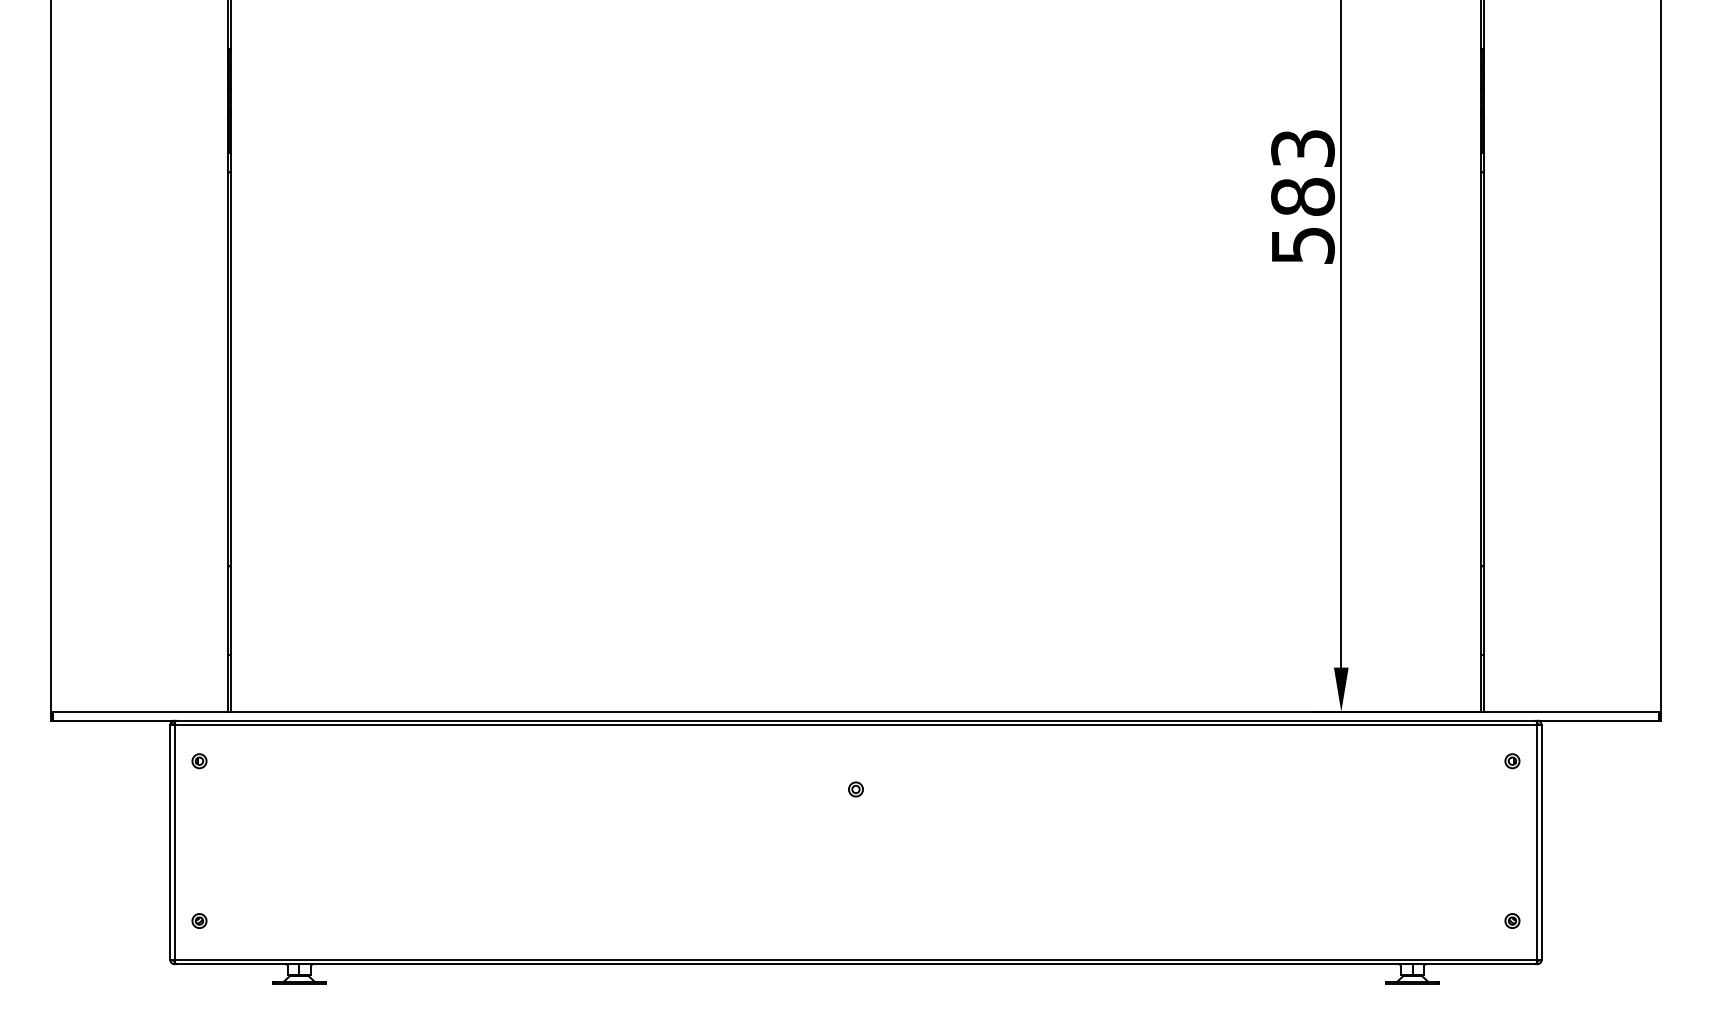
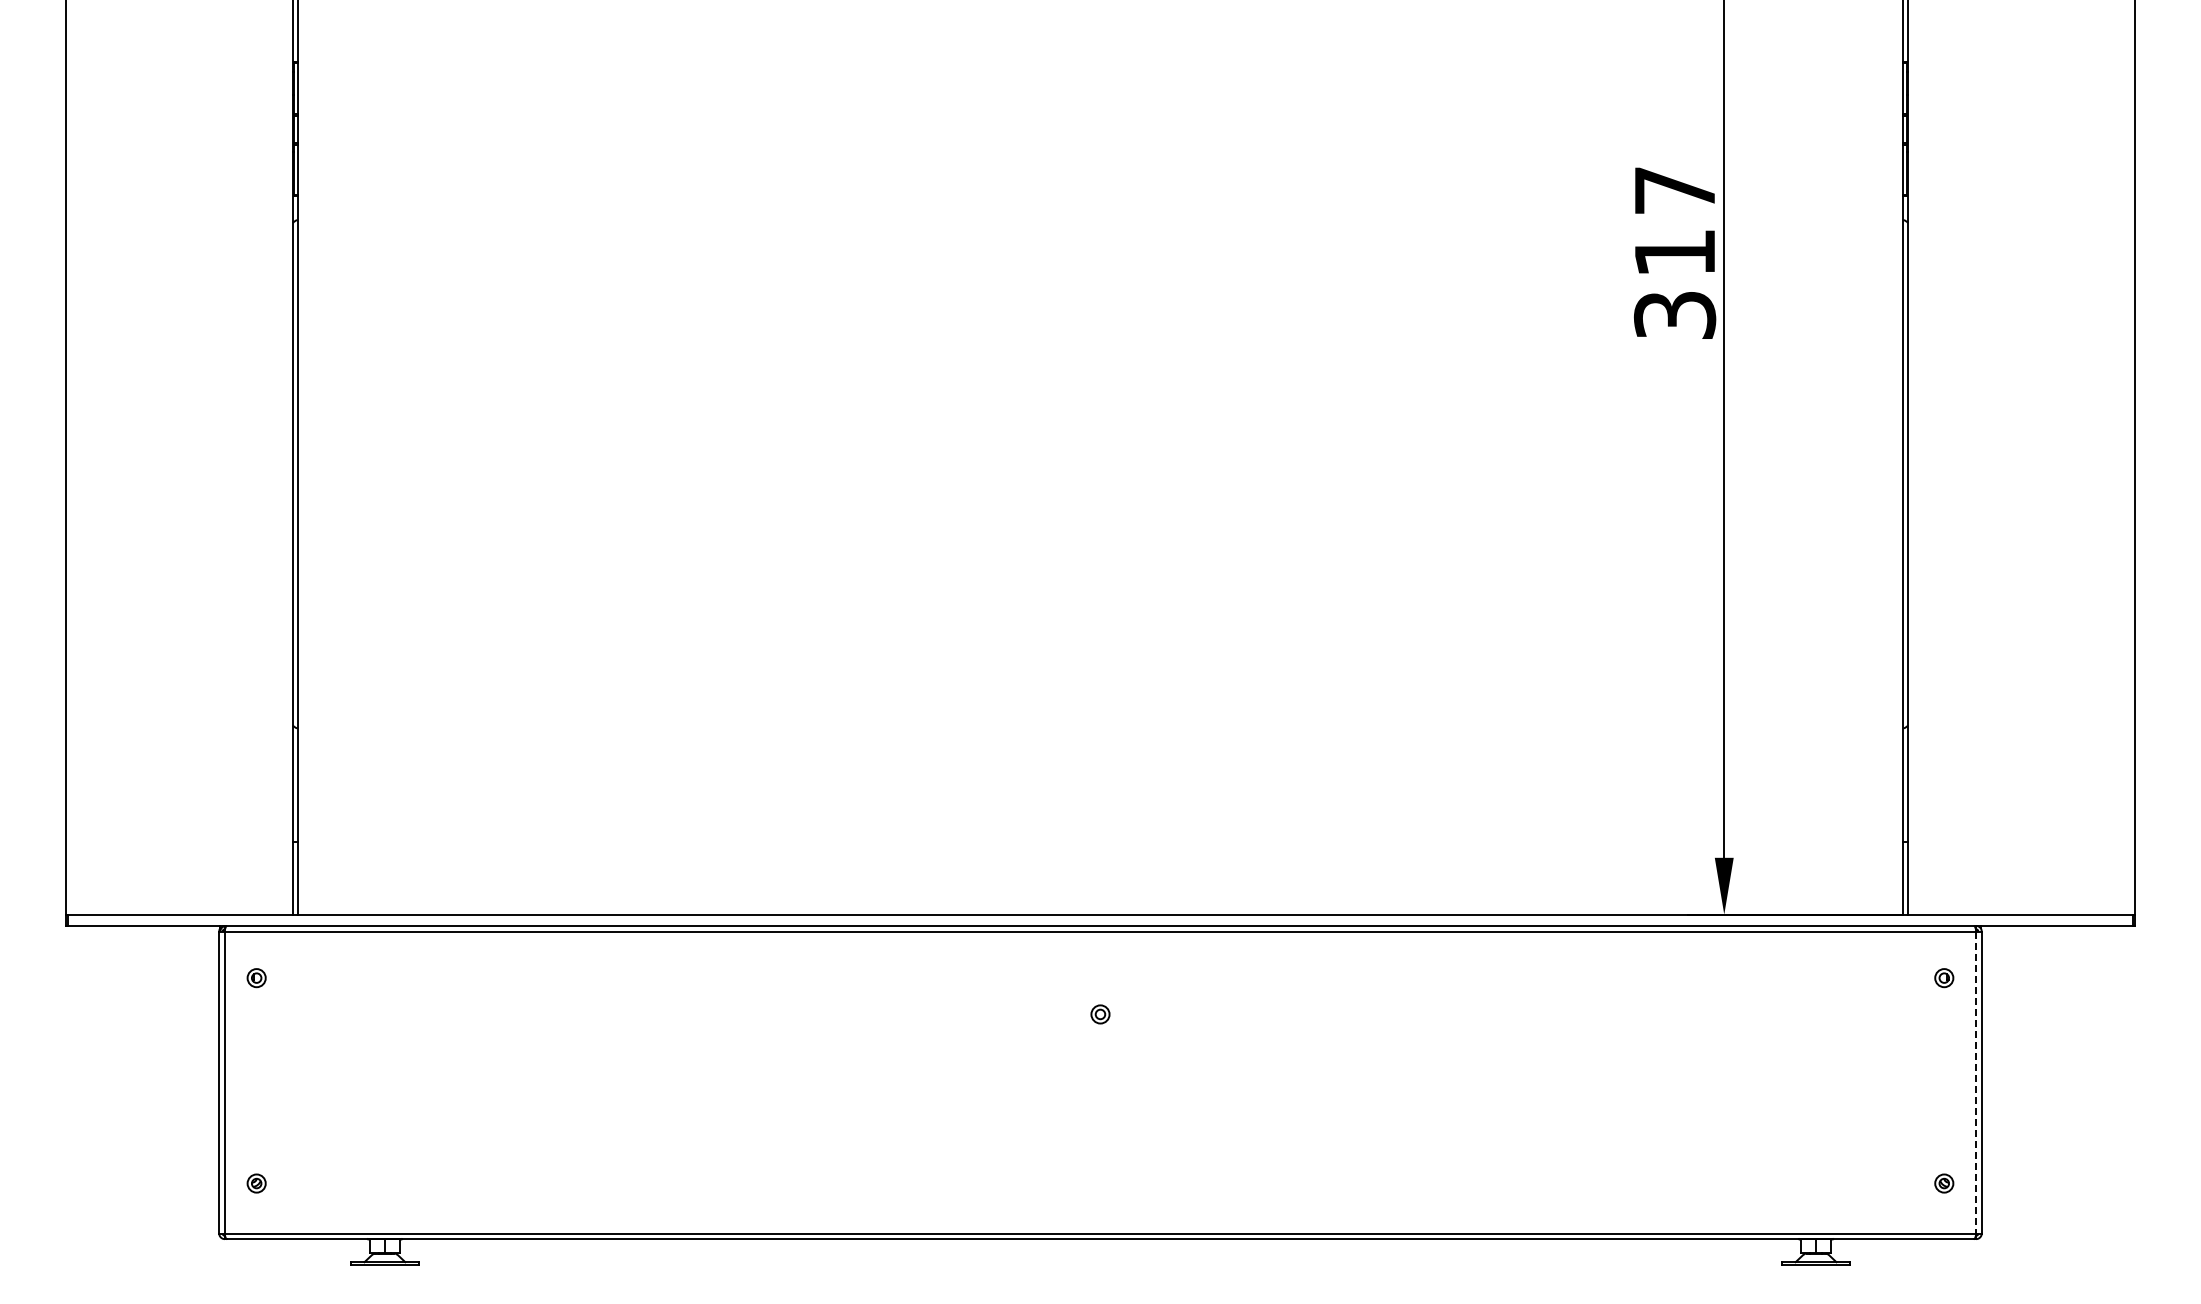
text: (1302, 196) -> (1674, 252), 583 -> 317
line: (1537, 842) -> (1976, 1082), solid -> dashed

